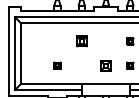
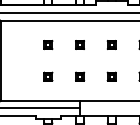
part: (57, 41) -> (48, 45), added
part: (81, 41) -> (79, 45), size x0.62
part: (106, 41) -> (112, 45), added
part: (81, 65) -> (79, 76), added
part: (106, 65) -> (112, 76), size x0.62

